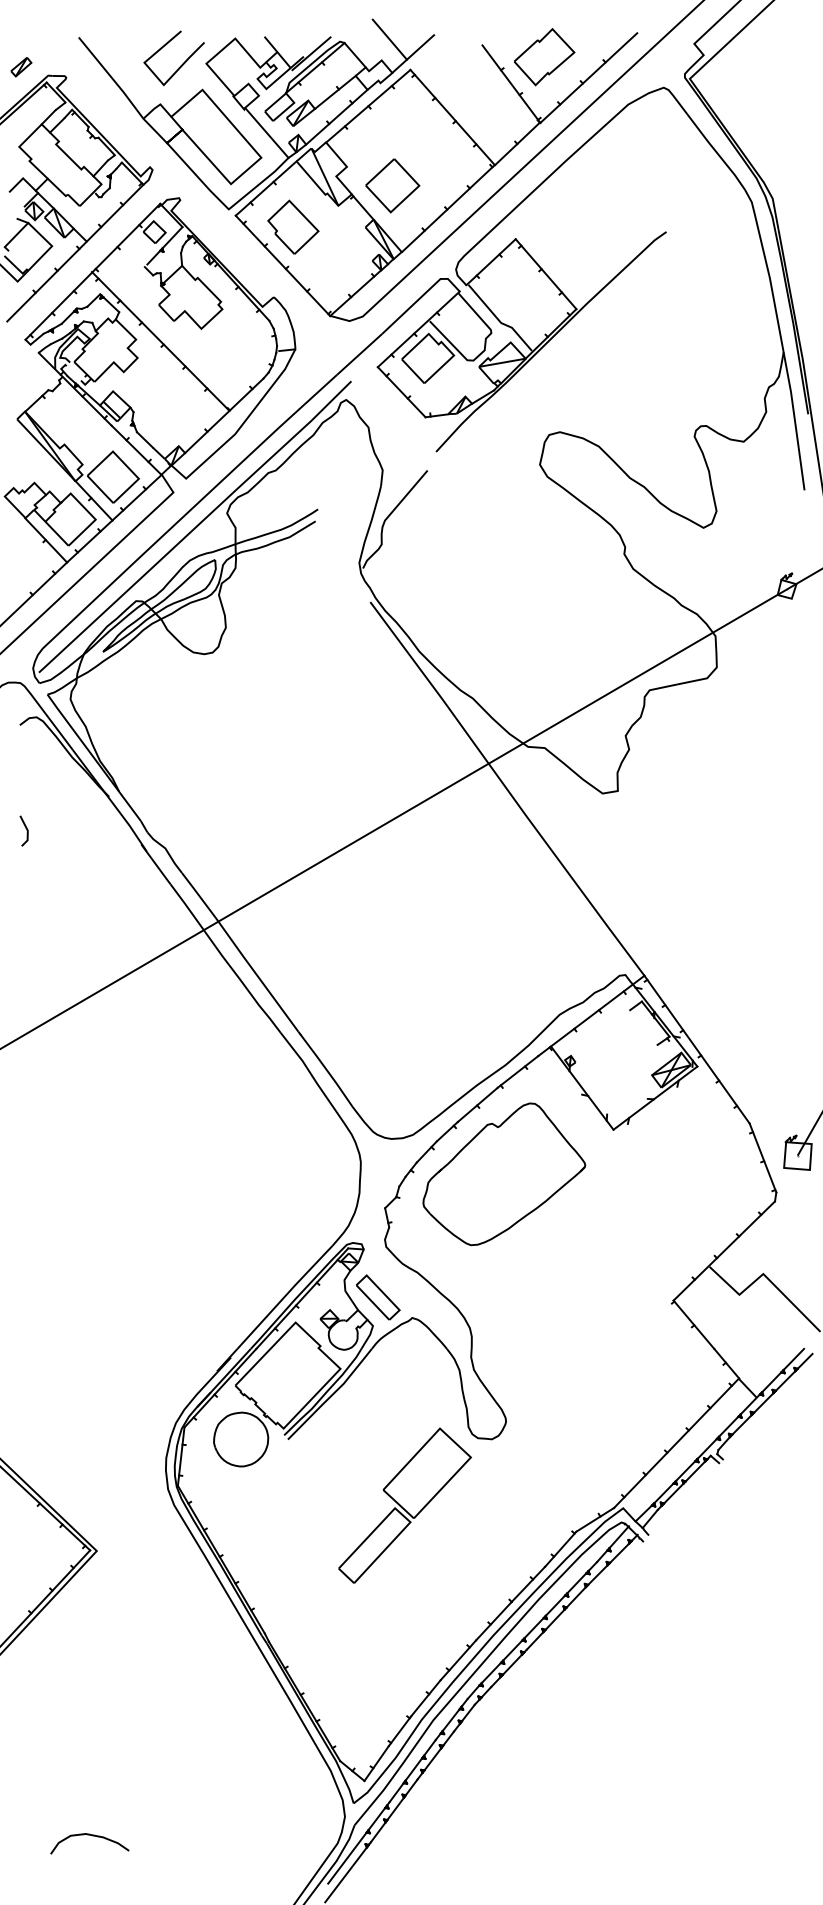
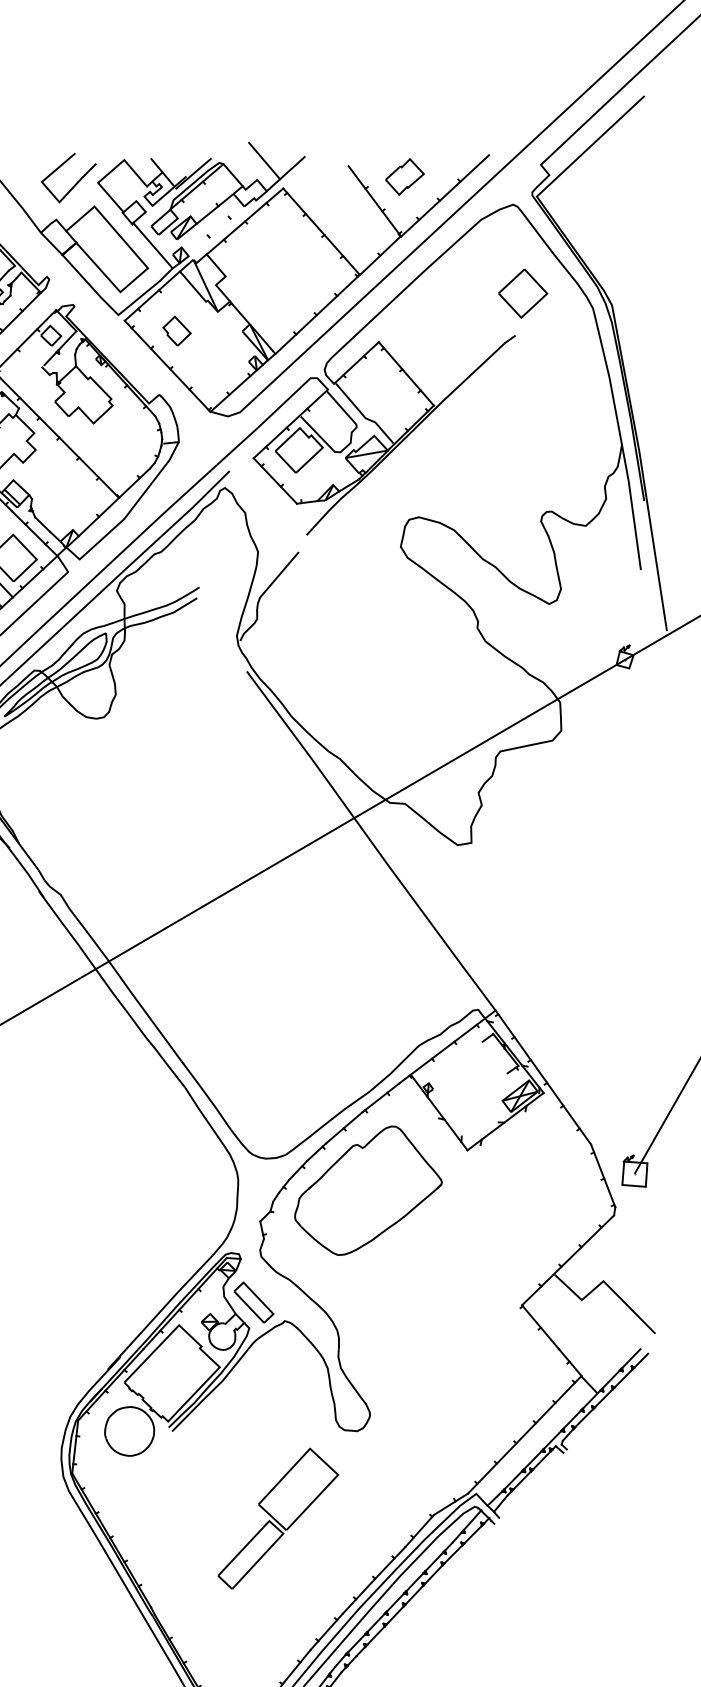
part: (544, 57) -> (404, 177), size x0.7
line: (336, 116) -> (216, 230), removed
part: (392, 185) -> (522, 293), moved
part: (293, 226) -> (177, 330), size x0.6
part: (404, 1505) -> (277, 1518), moved

